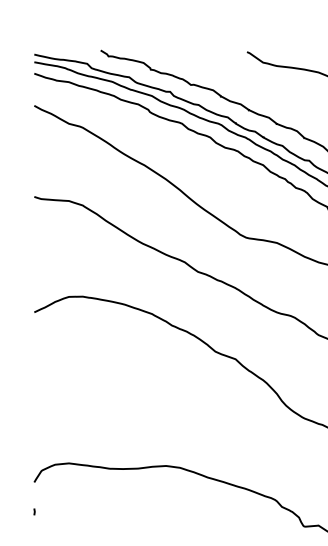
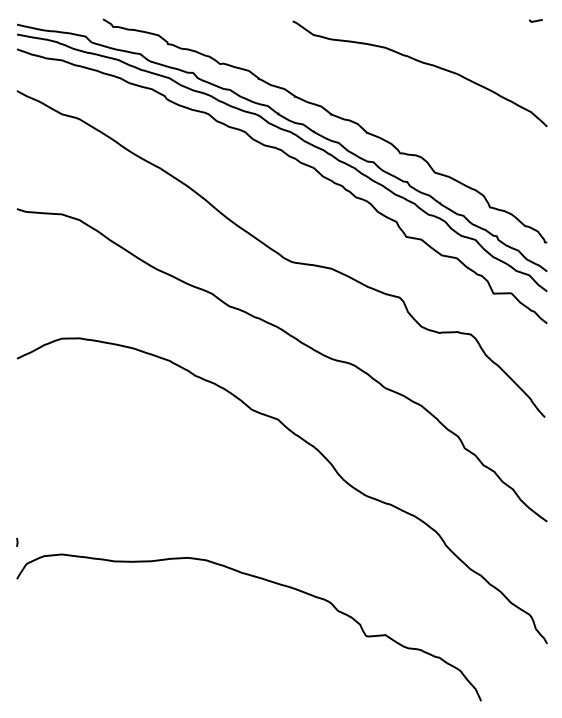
line: (34, 511) -> (17, 541), moved

